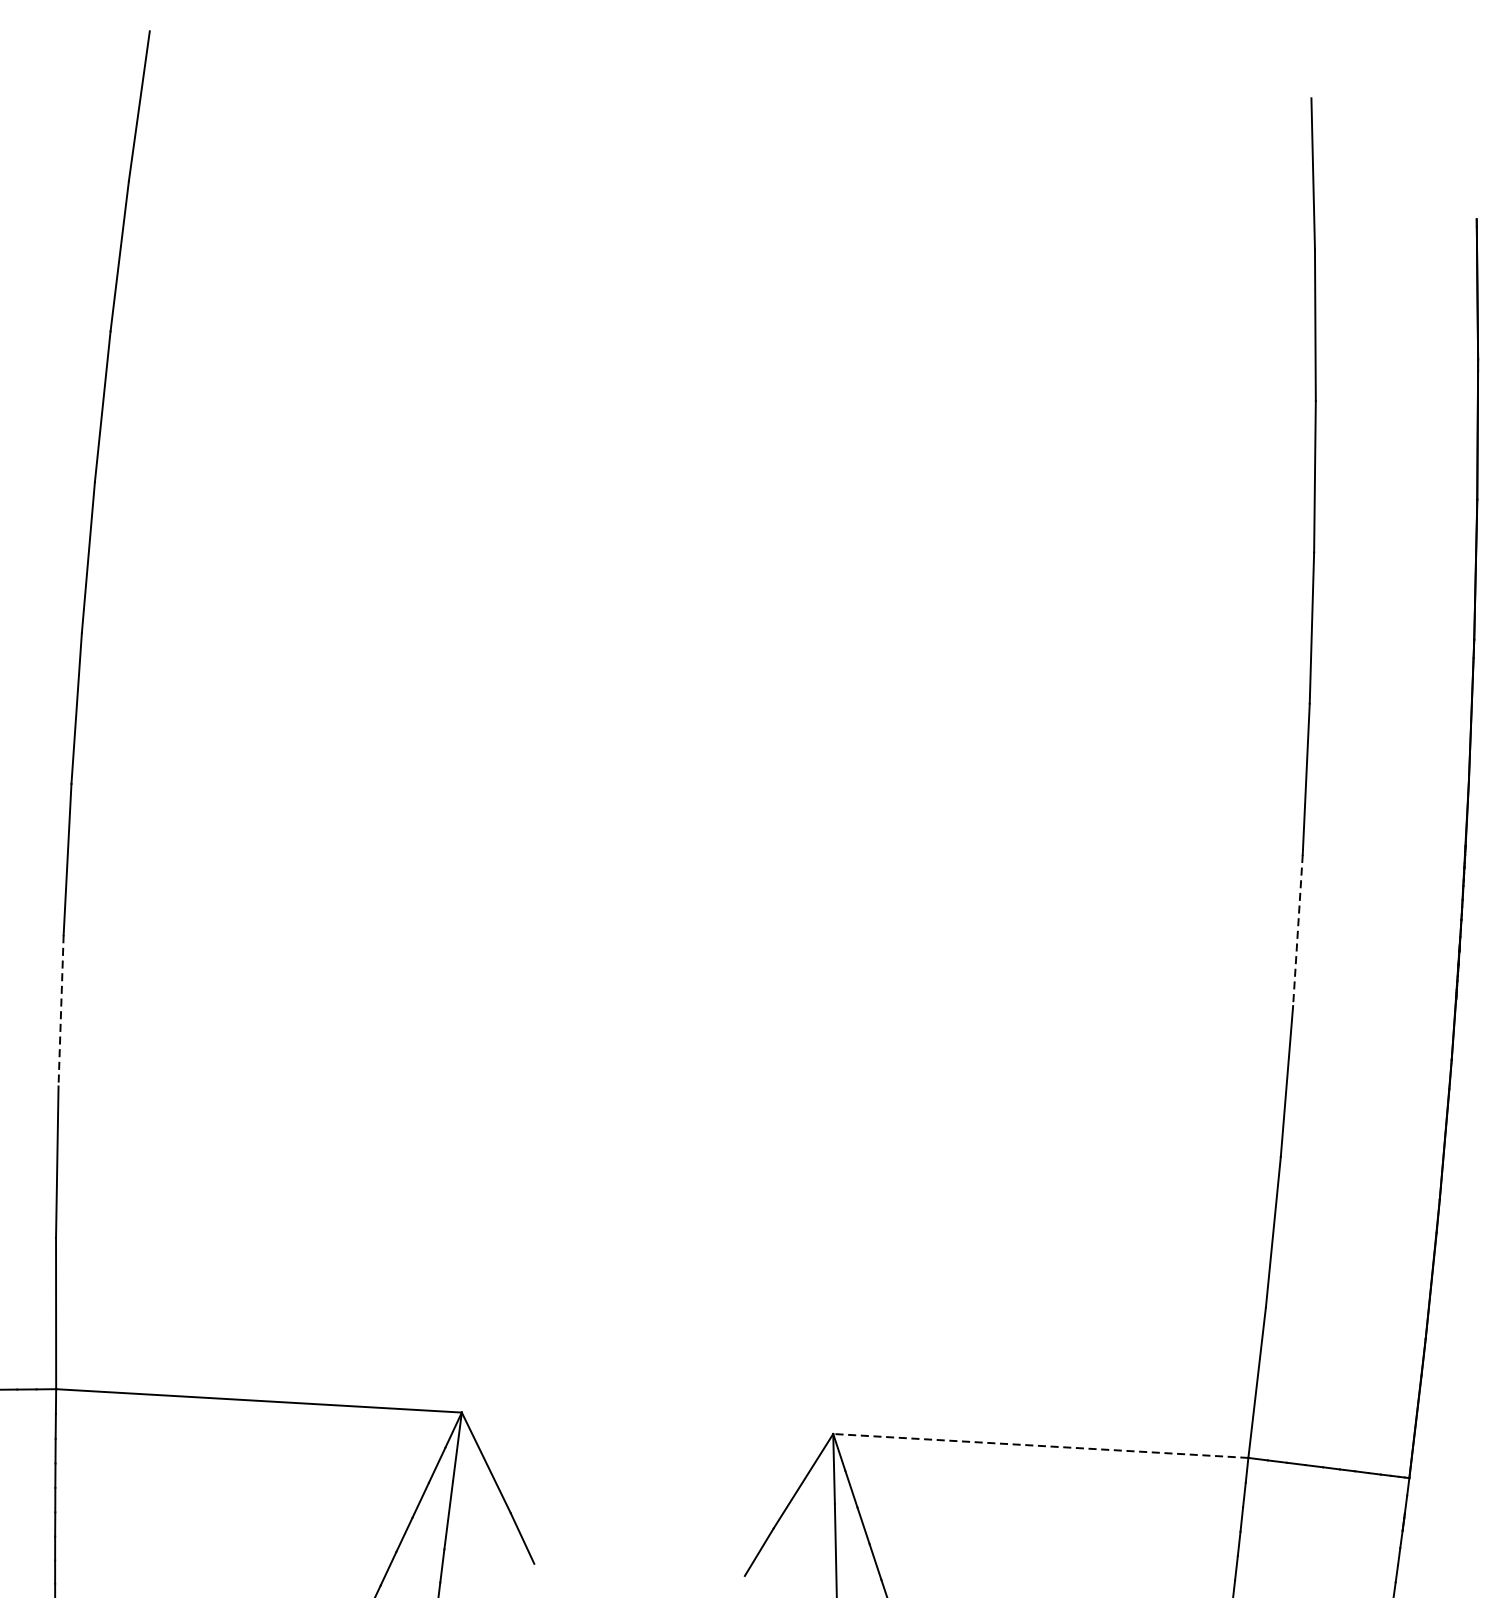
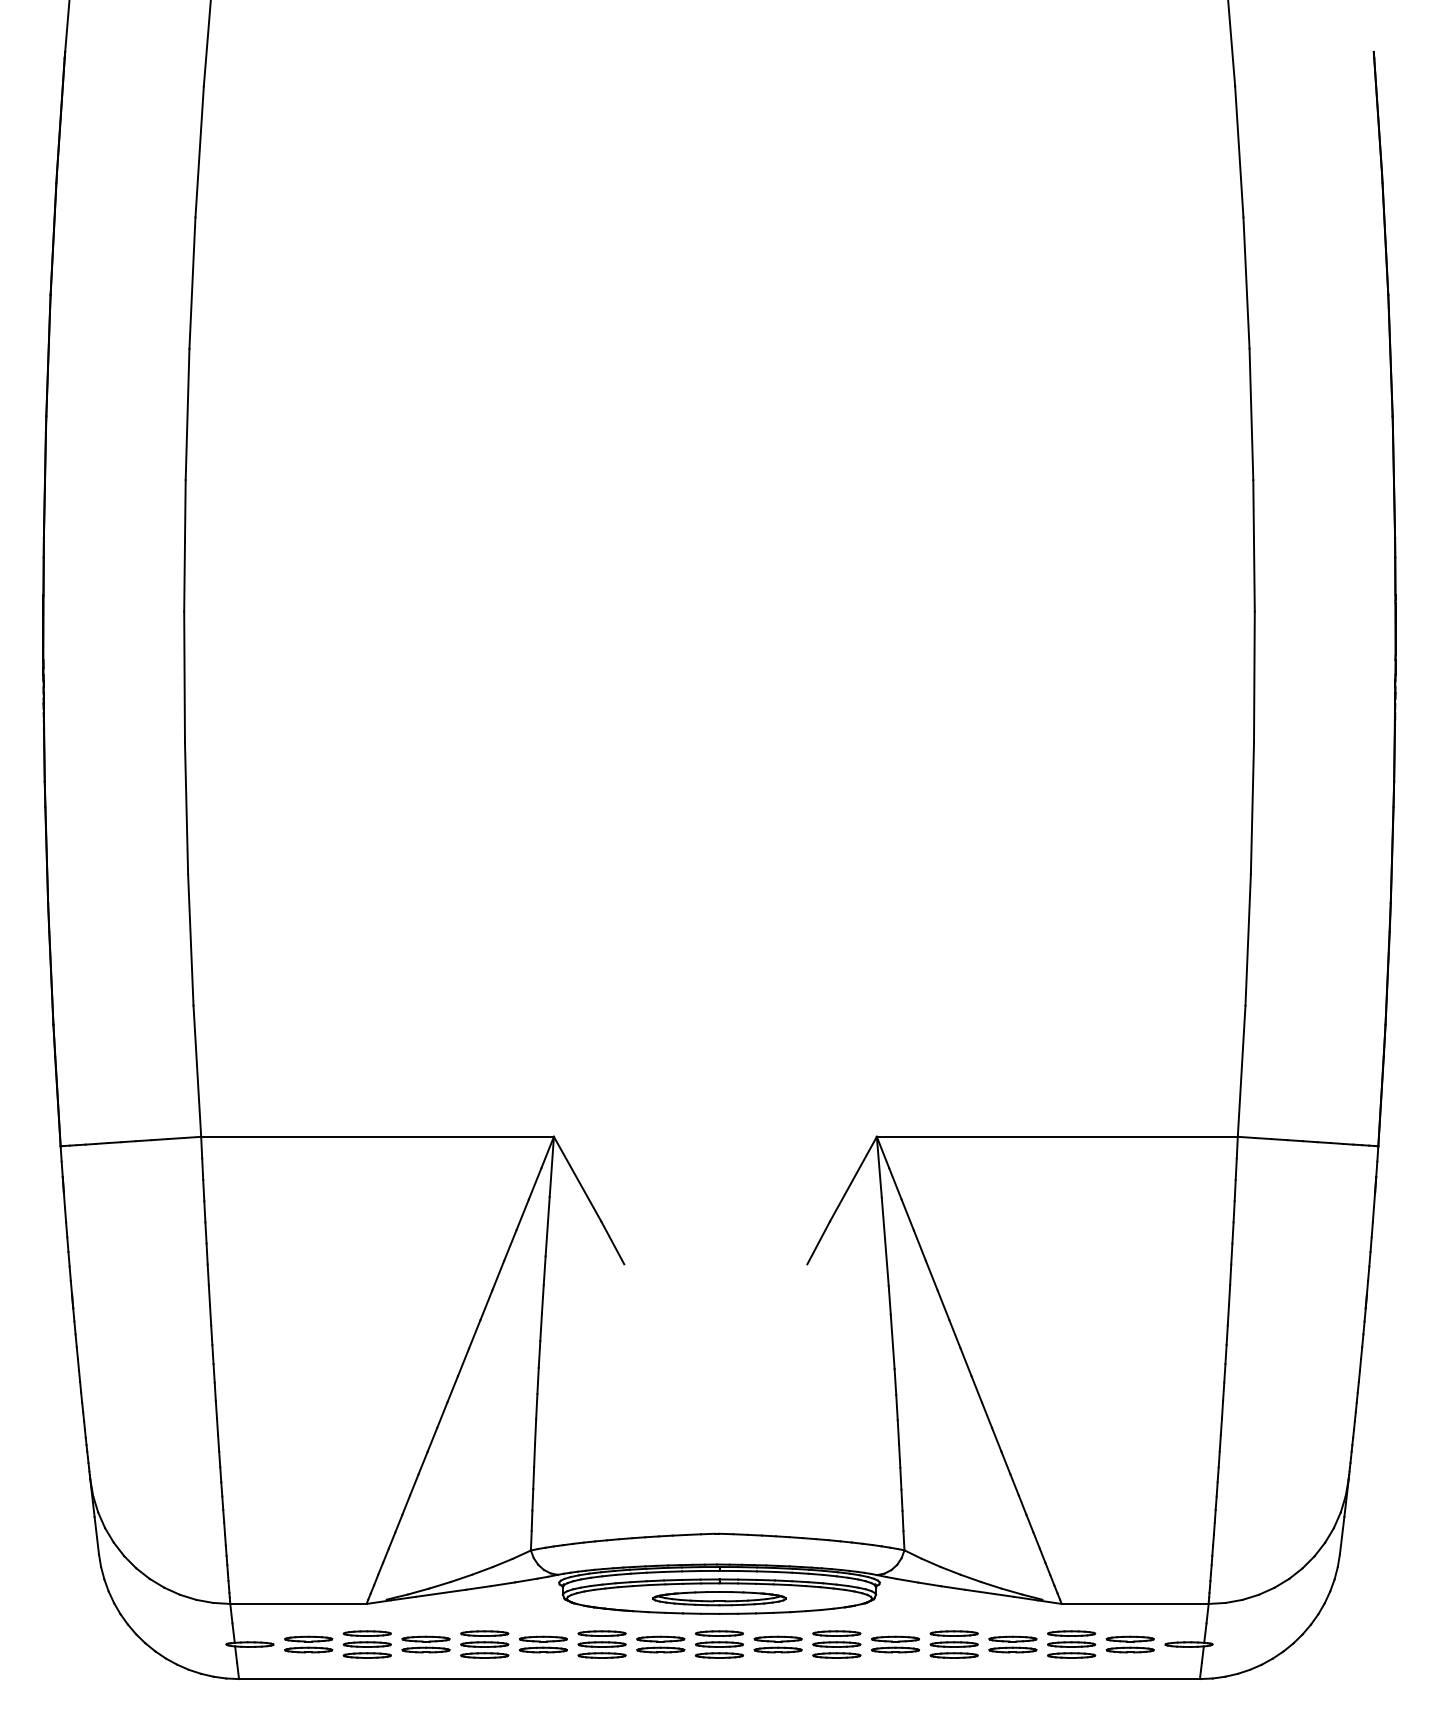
line: (1298, 930) -> (1254, 677), dashed -> solid
line: (61, 1010) -> (186, 808), dashed -> solid
line: (1039, 1445) -> (1056, 1136), dashed -> solid

